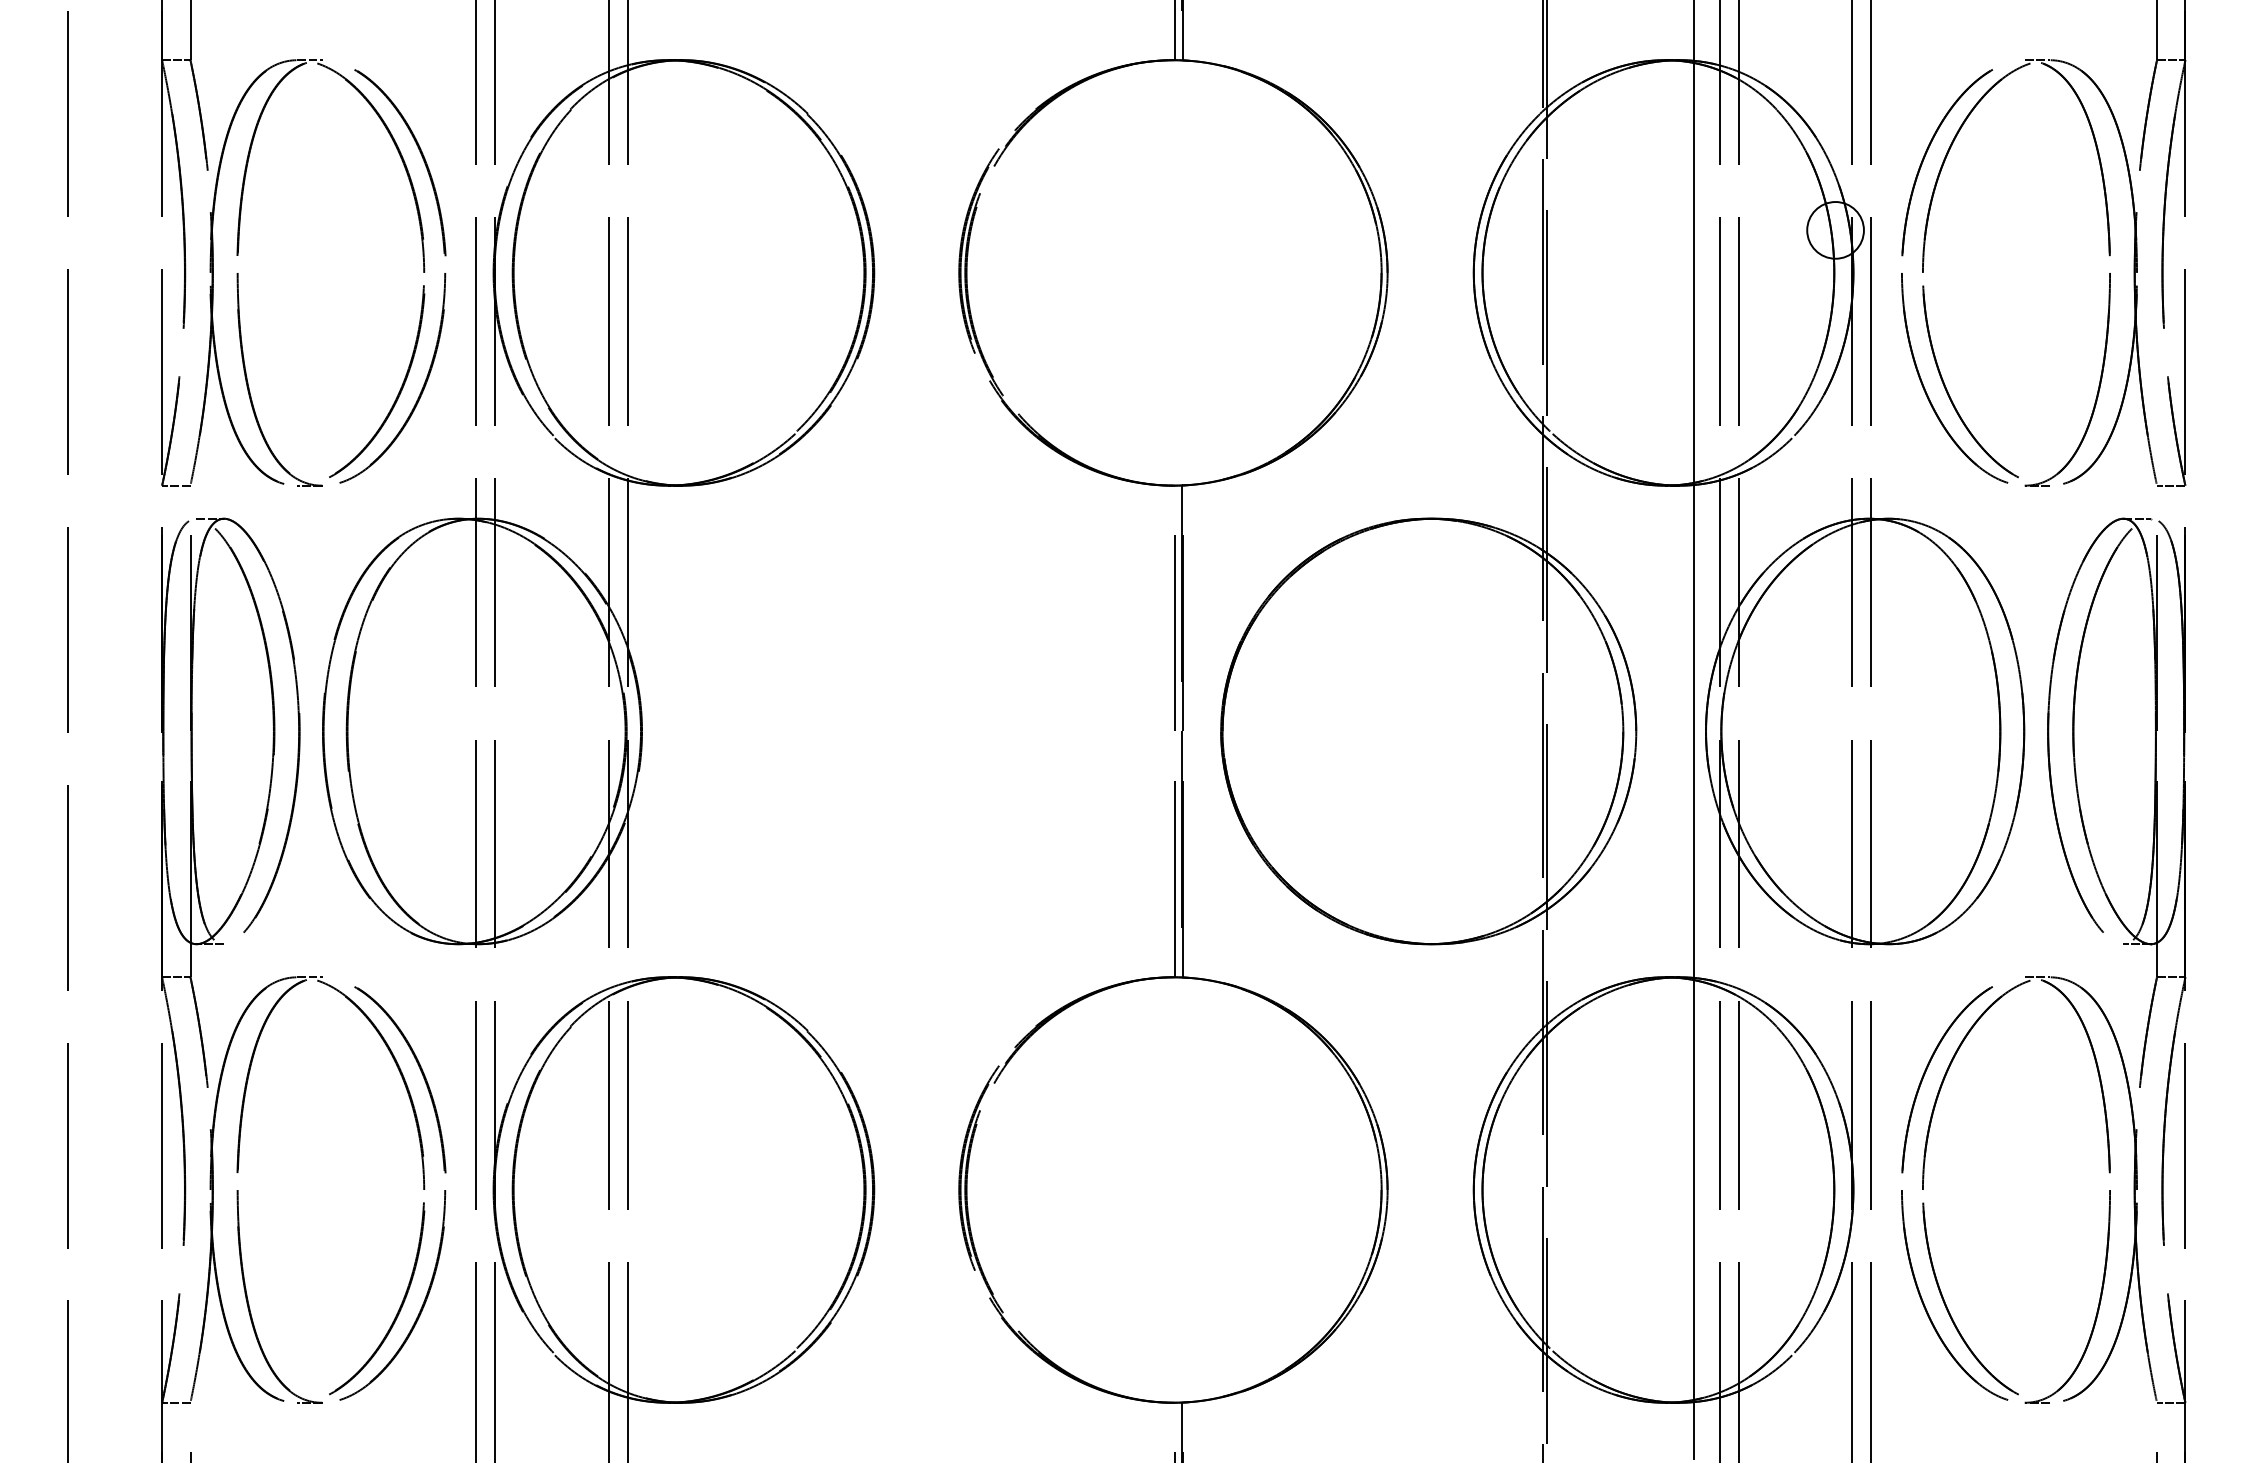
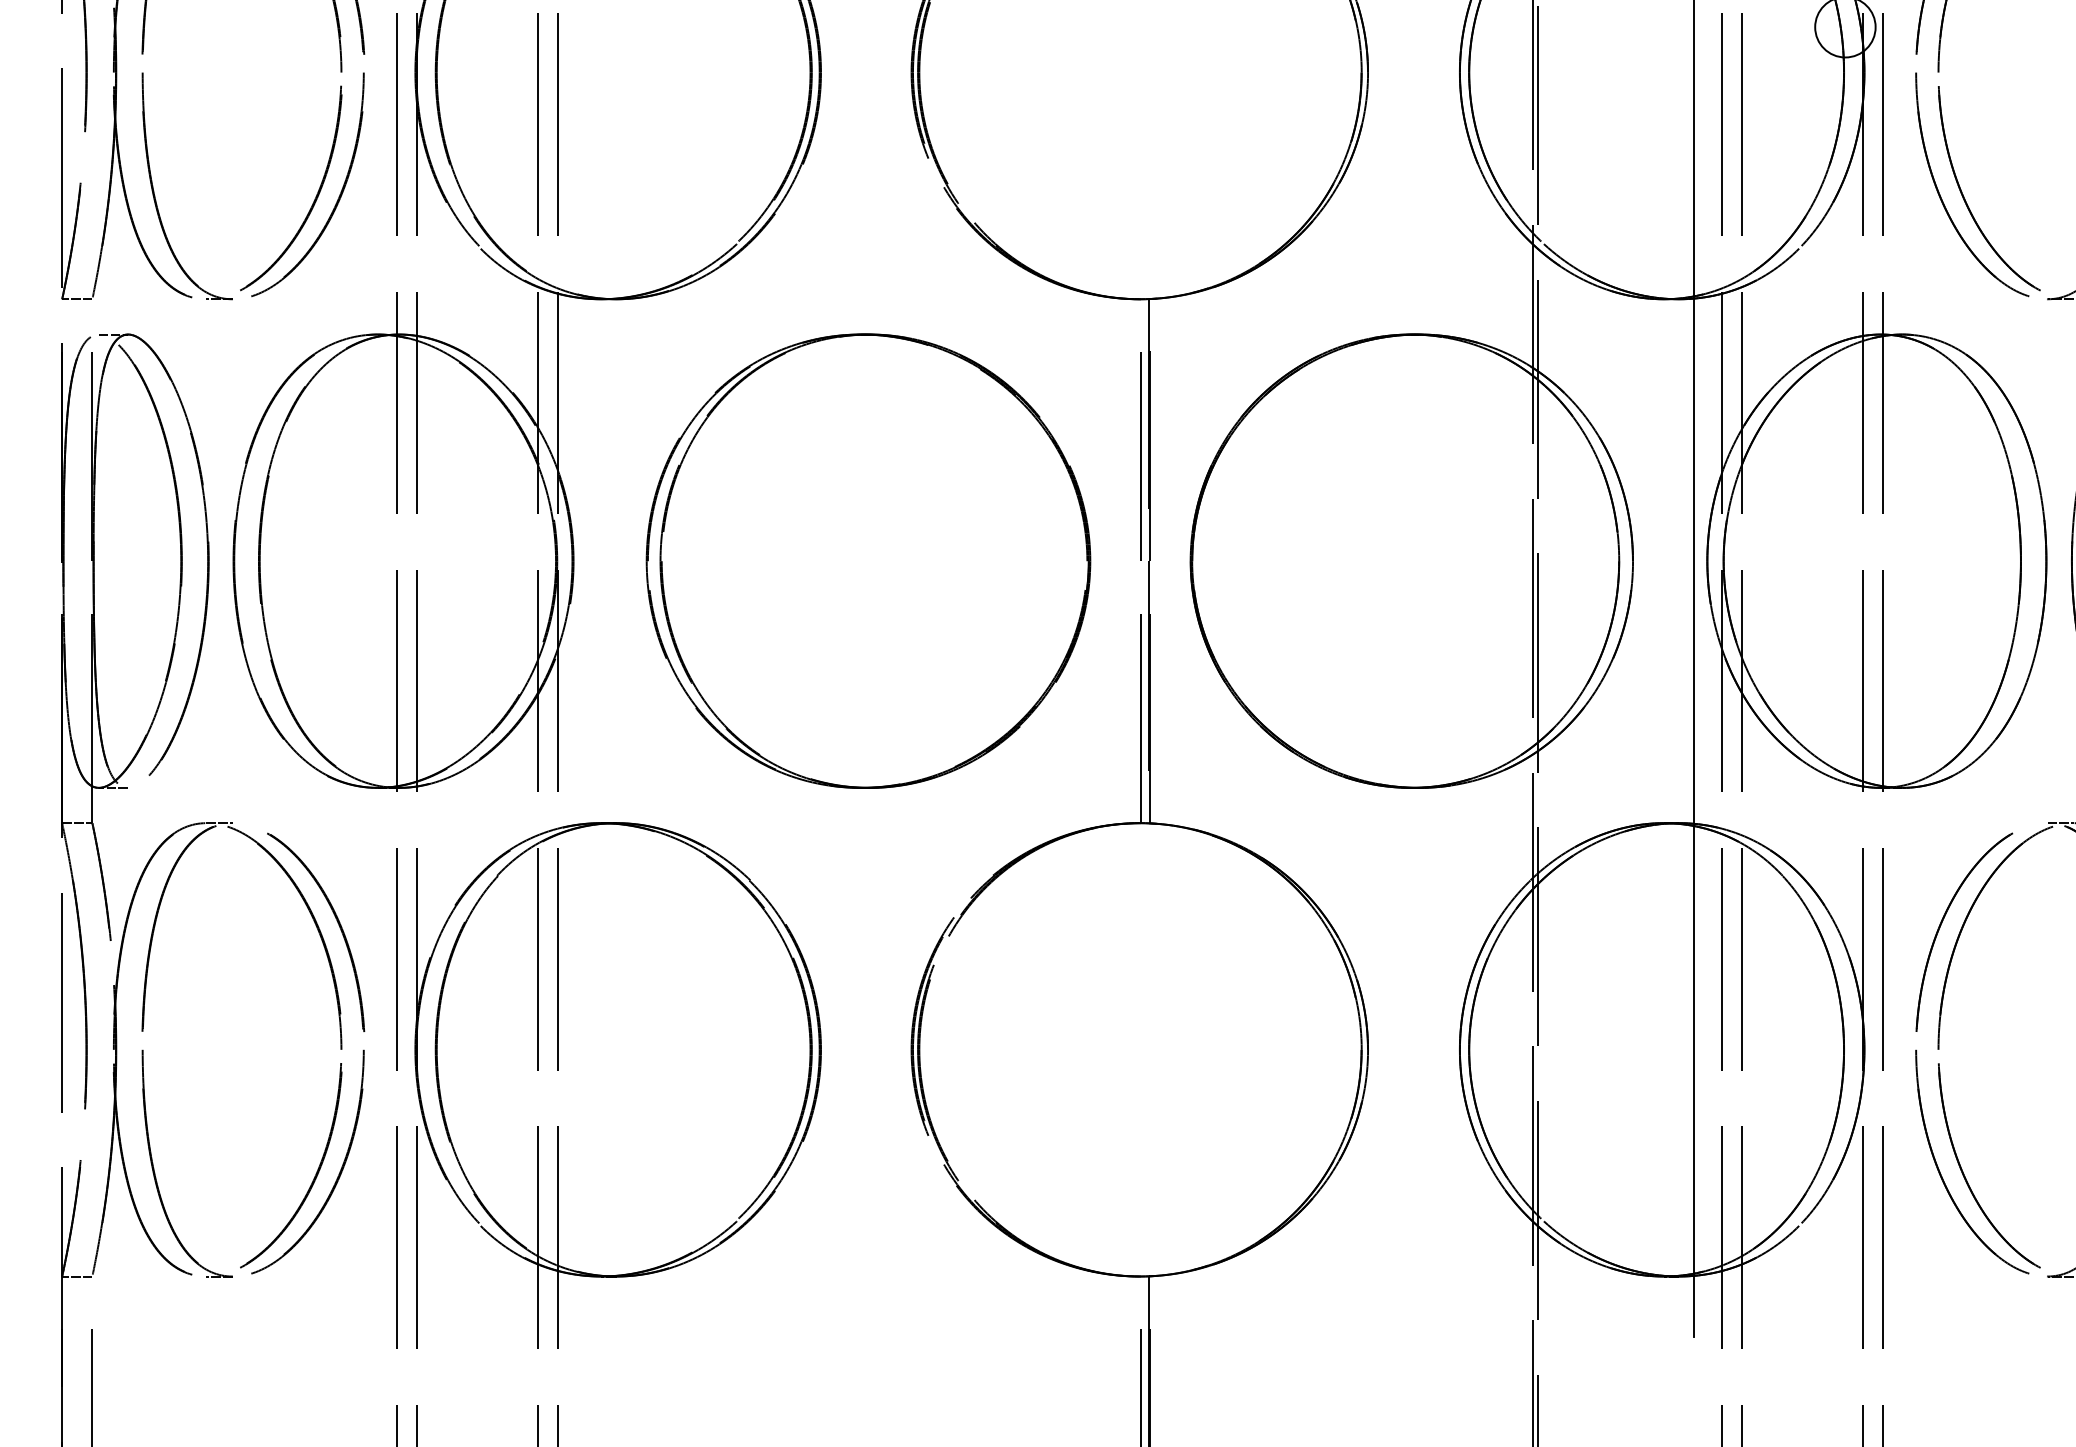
part: (918, 731) -> (868, 561), added

